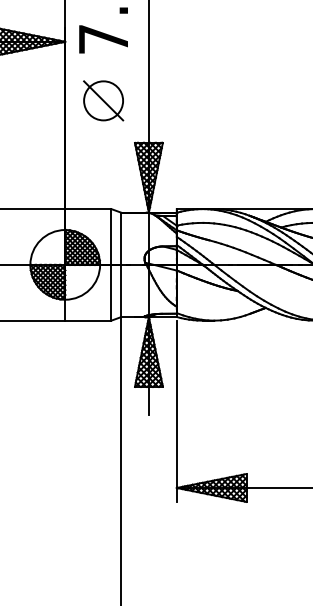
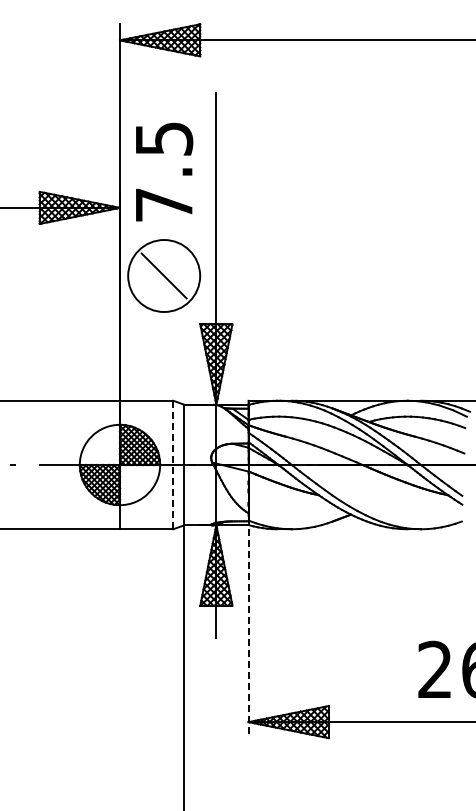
circle: (103, 100) -> (163, 275), size x1.6
line: (111, 264) -> (173, 464), solid -> dashed
line: (176, 411) -> (248, 634), solid -> dashed

